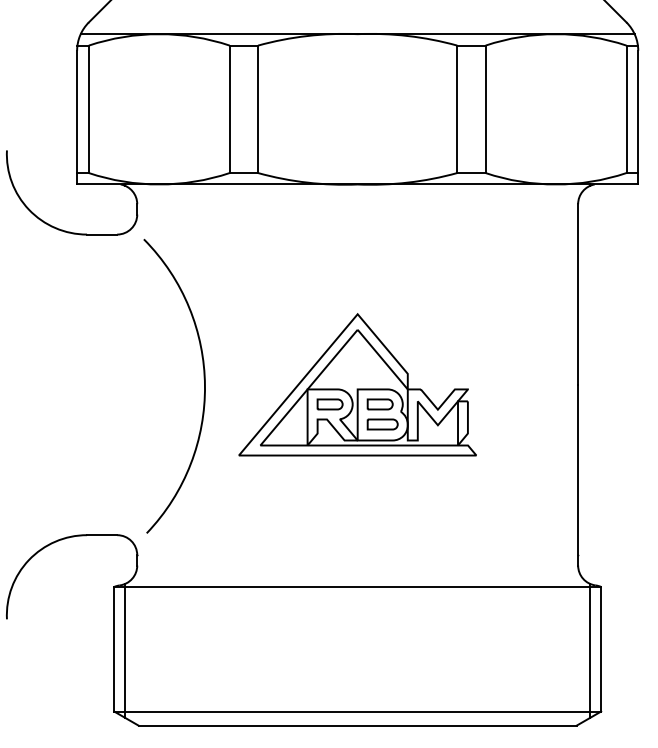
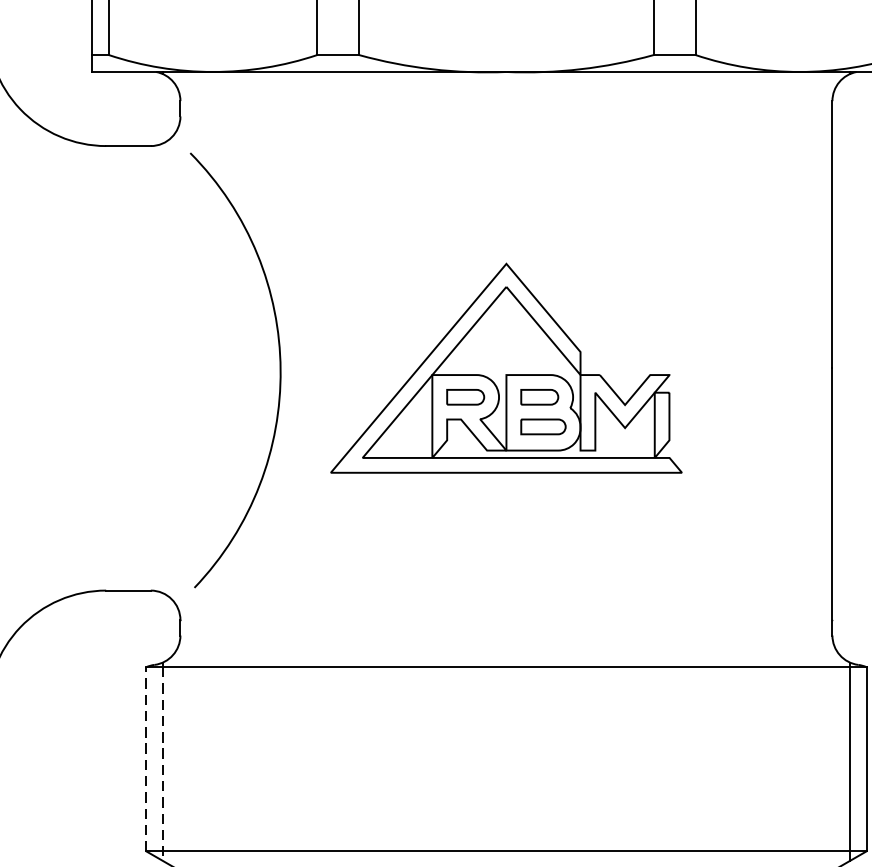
line: (114, 648) -> (146, 758), solid -> dashed
line: (125, 652) -> (163, 764), solid -> dashed

